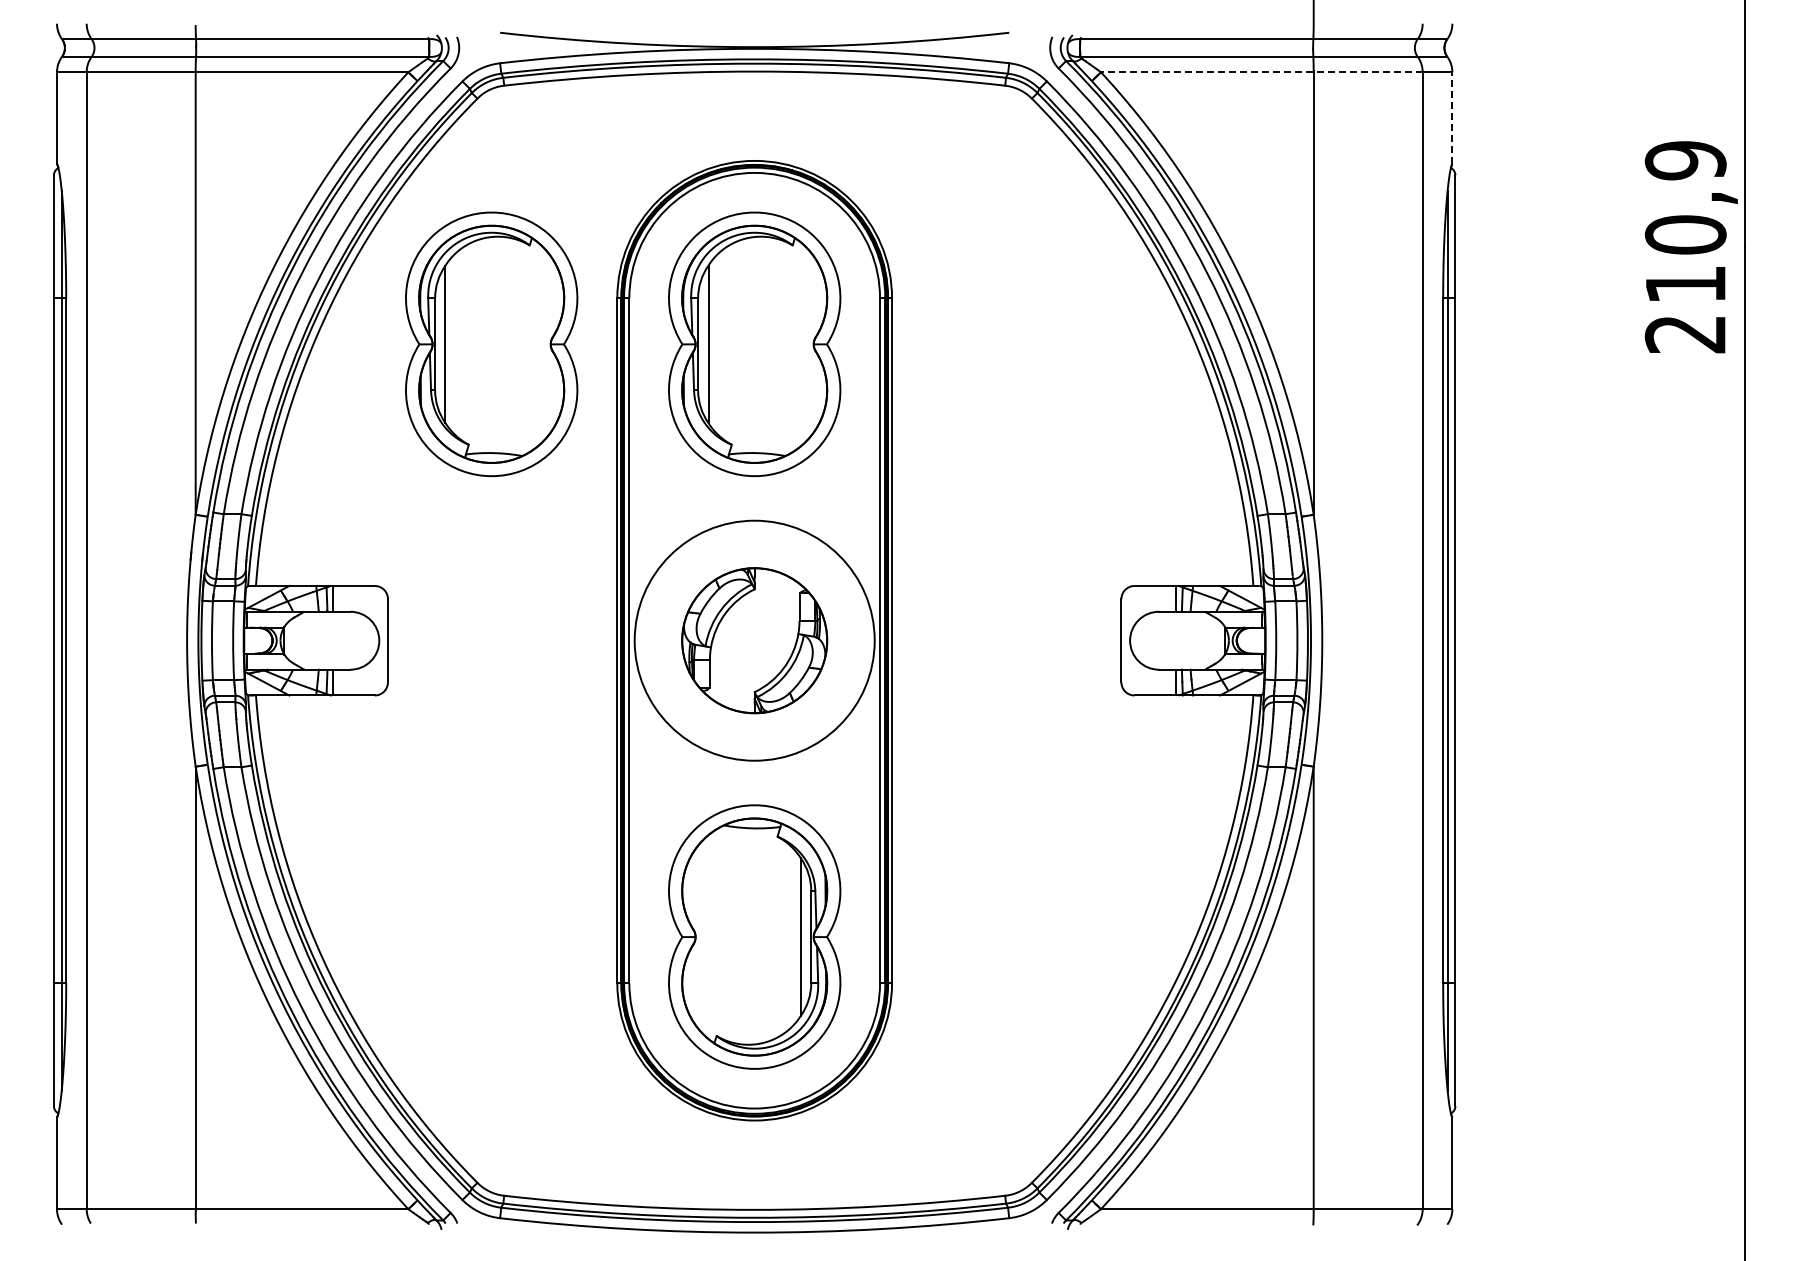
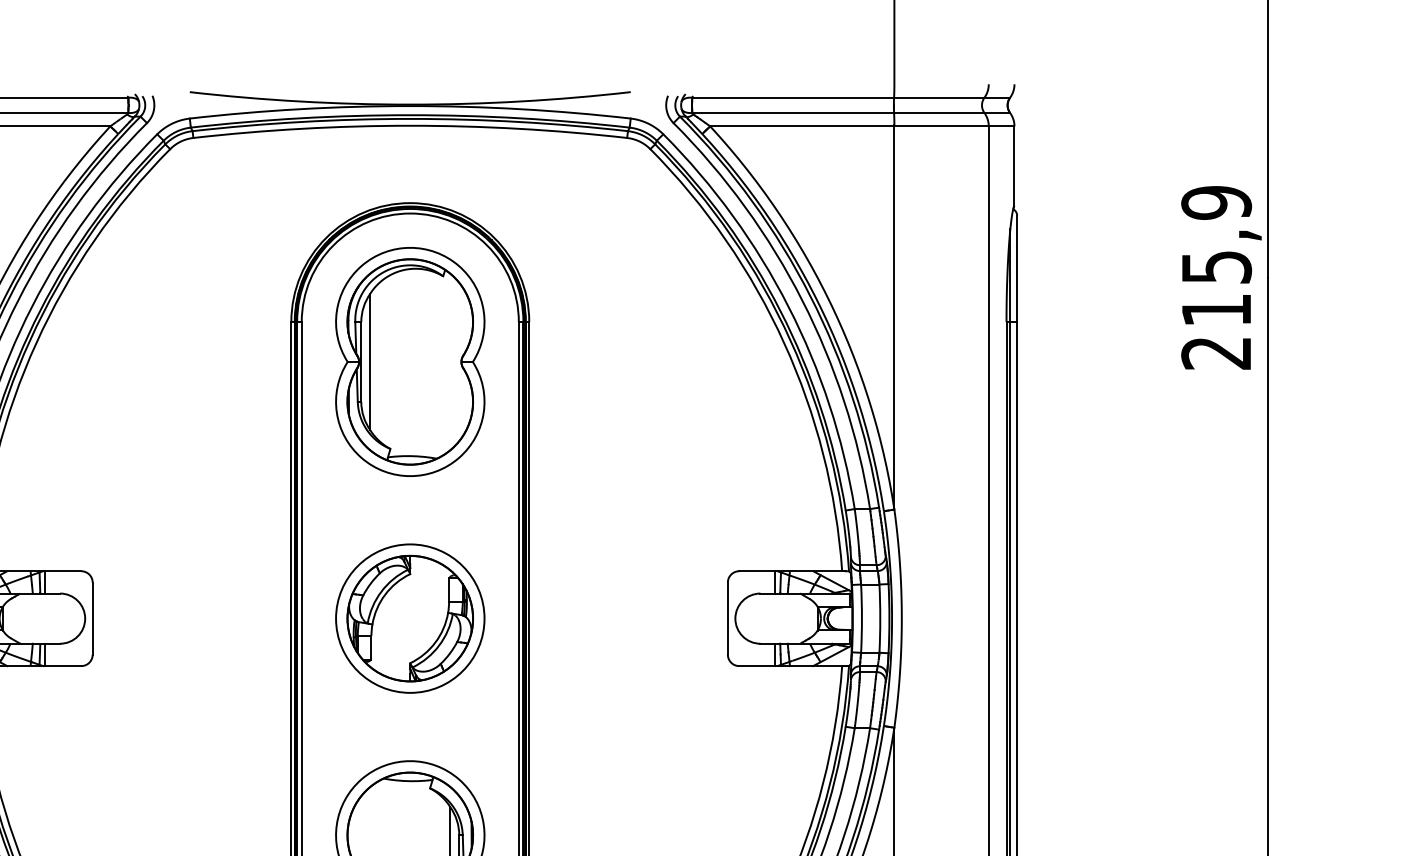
line: (1261, 72) -> (849, 126), dashed -> solid
line: (1452, 118) -> (1014, 166), dashed -> solid
text: (1685, 234) -> (1216, 266), 210,9 -> 215,9
part: (491, 343) -> (182, 361), removed
circle: (754, 640) -> (410, 618), size x0.71

